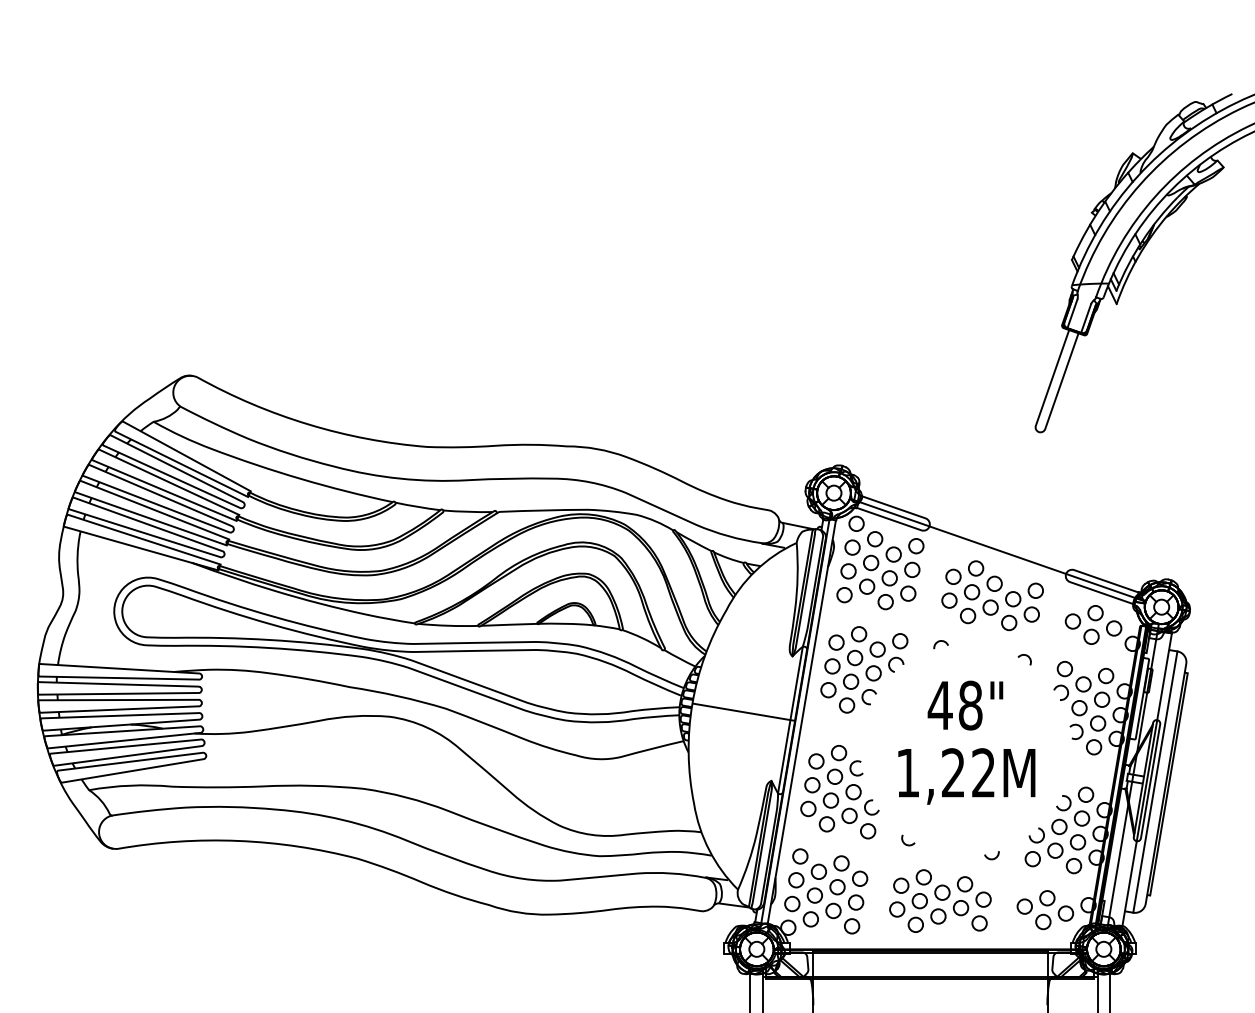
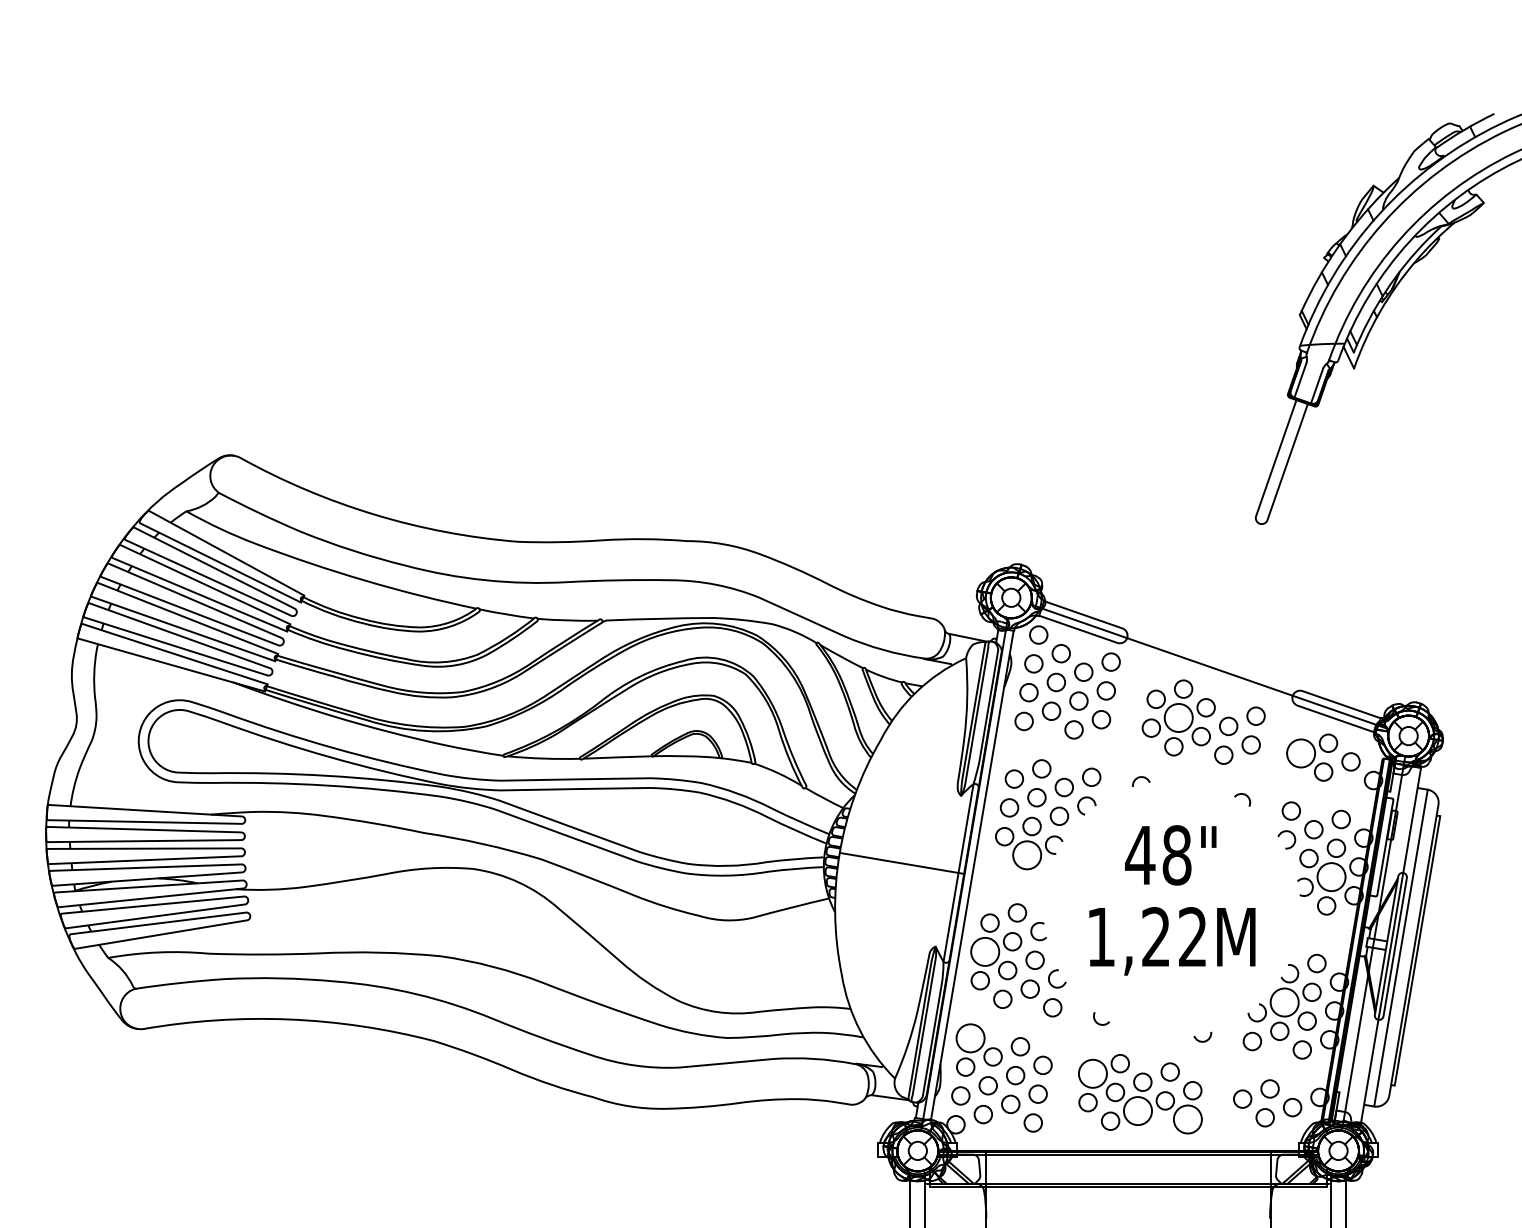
circle: (971, 591) -> (1178, 717), size x1.6
circle: (1072, 621) -> (1300, 753), size x1.6
circle: (846, 705) -> (1026, 855), size x1.6
circle: (1098, 723) -> (1331, 876), size x1.6
circle: (811, 784) -> (984, 951), size x1.6
circle: (1059, 826) -> (1284, 1002), size x1.6
circle: (800, 856) -> (970, 1038), size x1.6
circle: (900, 885) -> (1092, 1073), size x1.6
circle: (938, 916) -> (1137, 1110), size x1.6
circle: (979, 923) -> (1187, 1119), size x1.6

